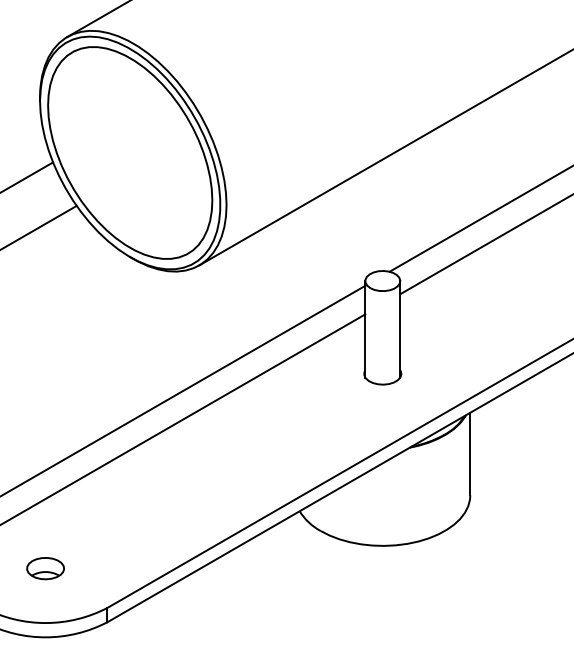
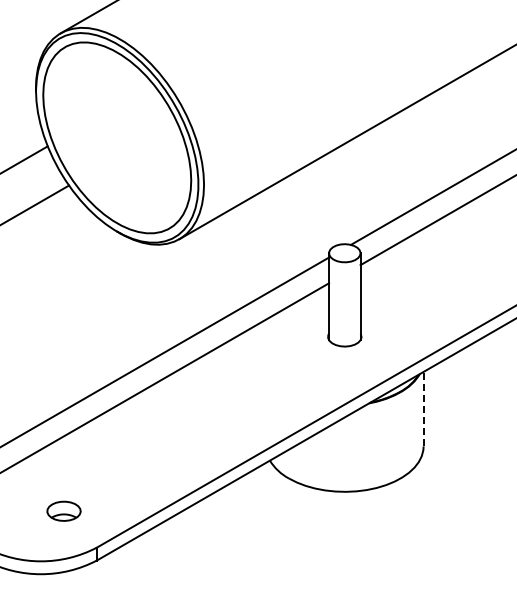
line: (470, 453) -> (423, 408), solid -> dashed
part: (45, 567) -> (63, 510), moved

